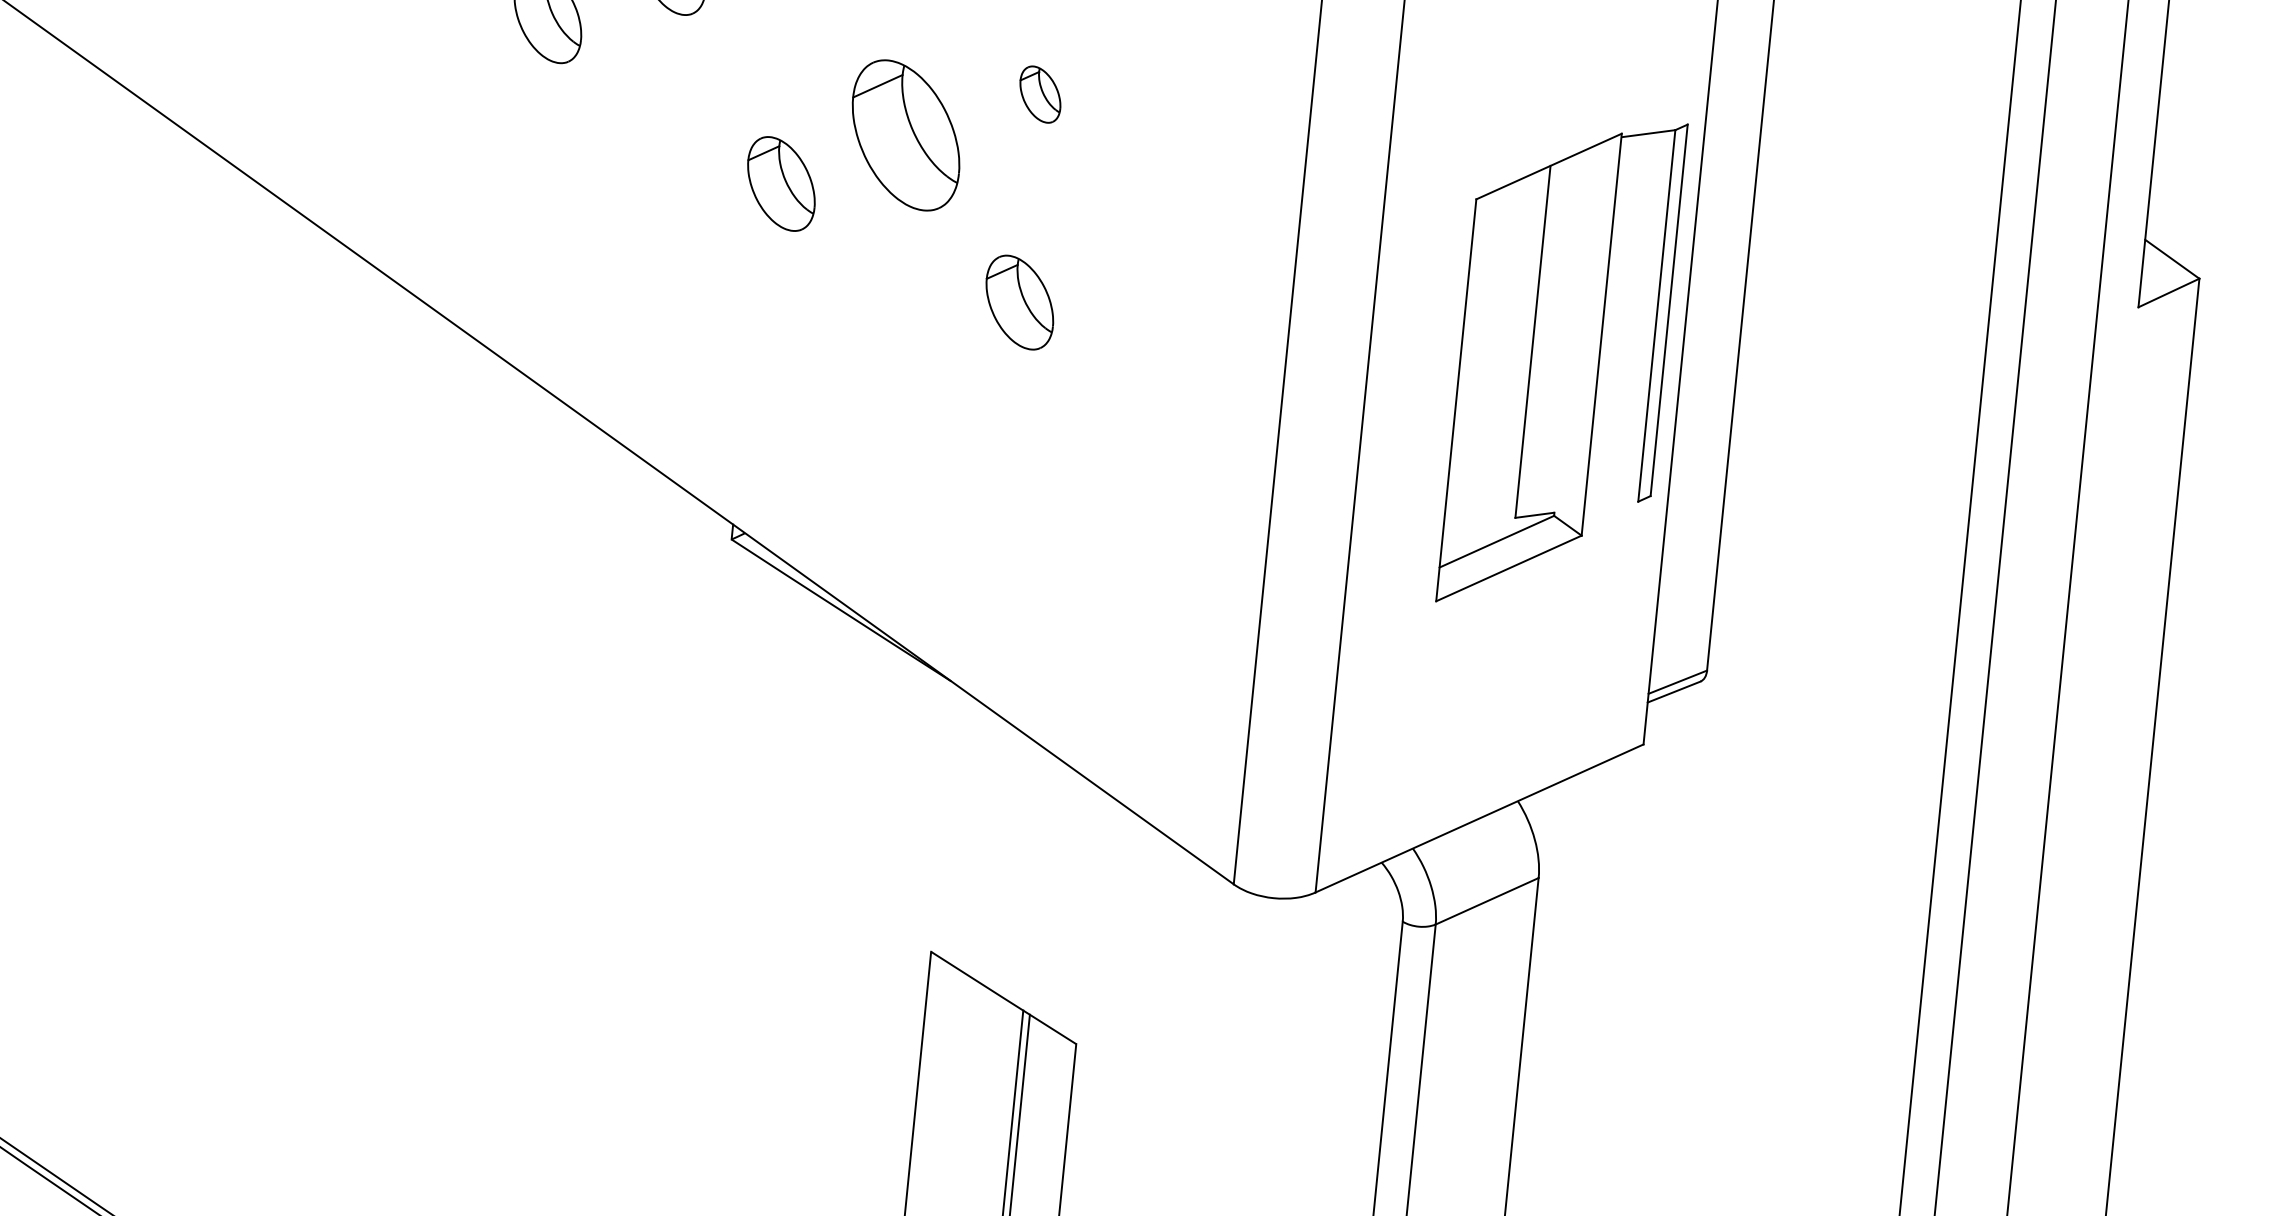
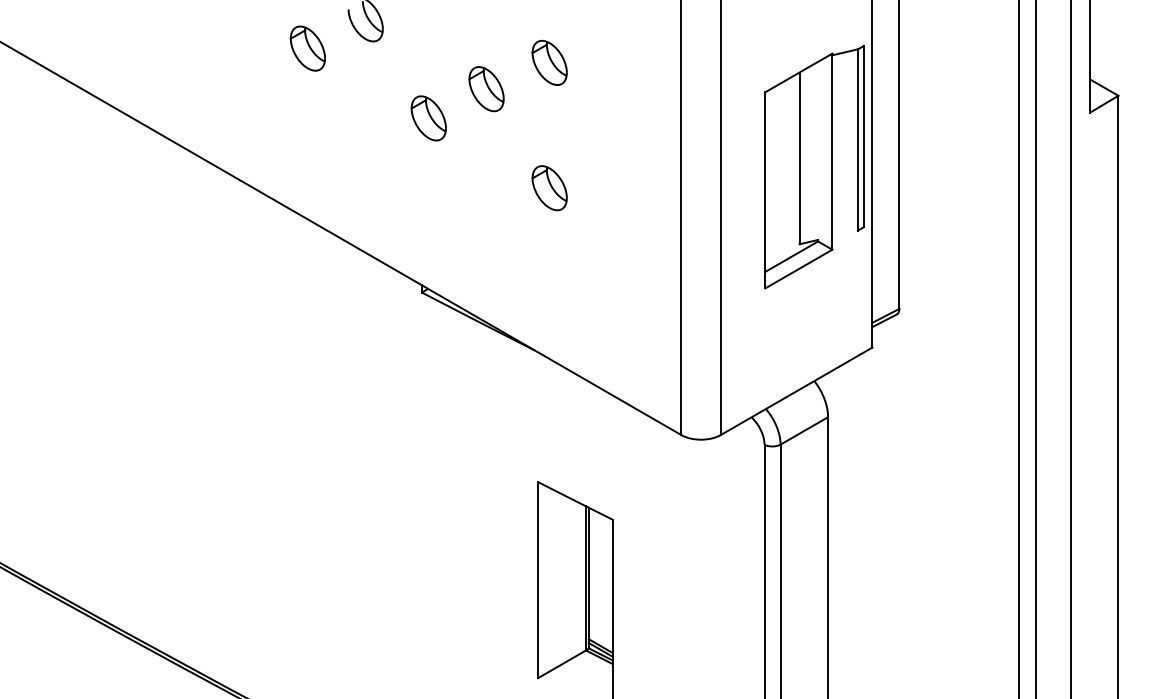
part: (1040, 94) -> (549, 62), size x1.67
part: (905, 136) -> (486, 89), size x0.62
part: (1019, 303) -> (549, 188), moved

